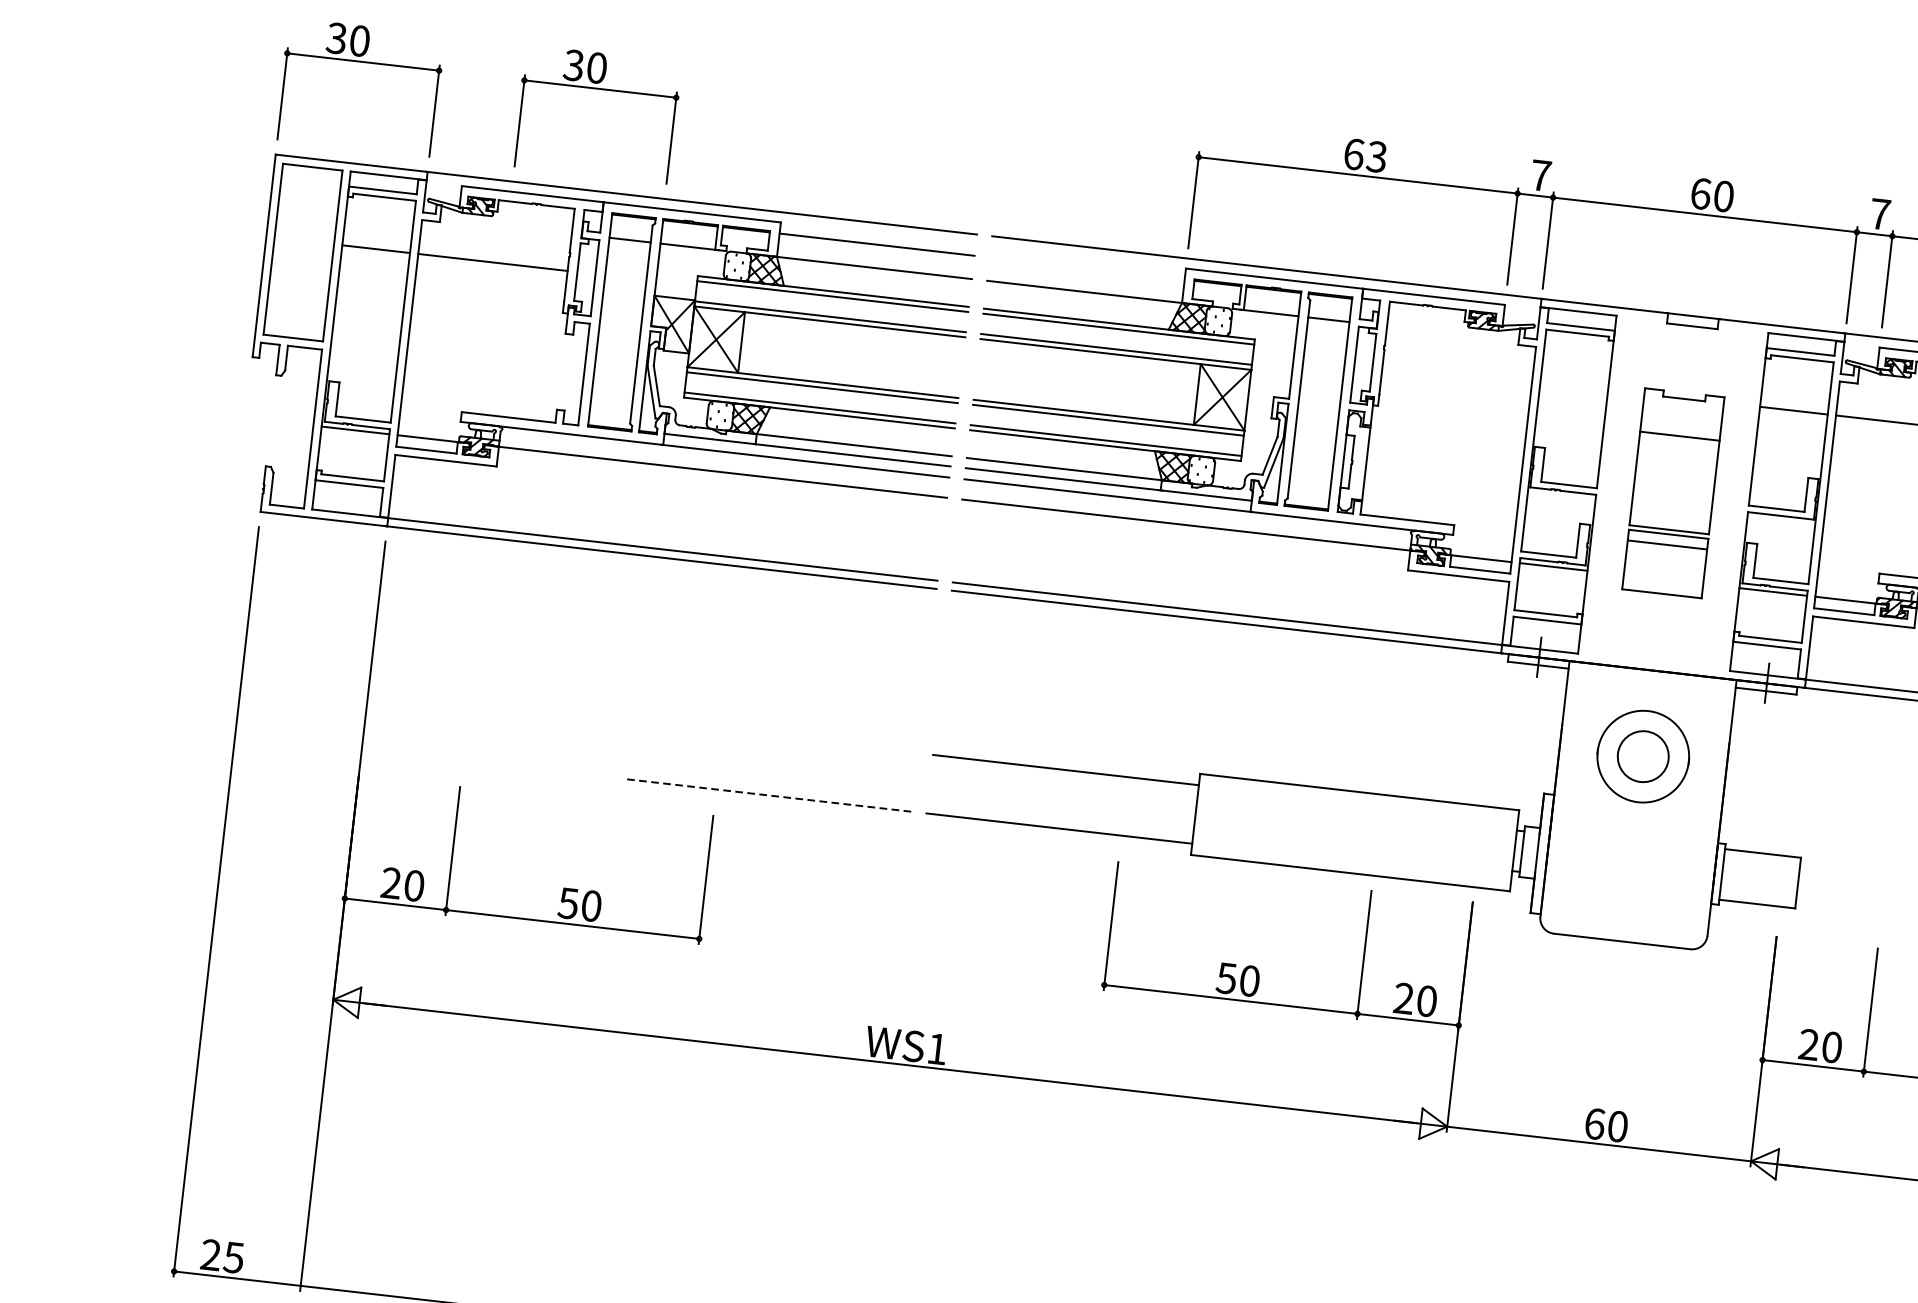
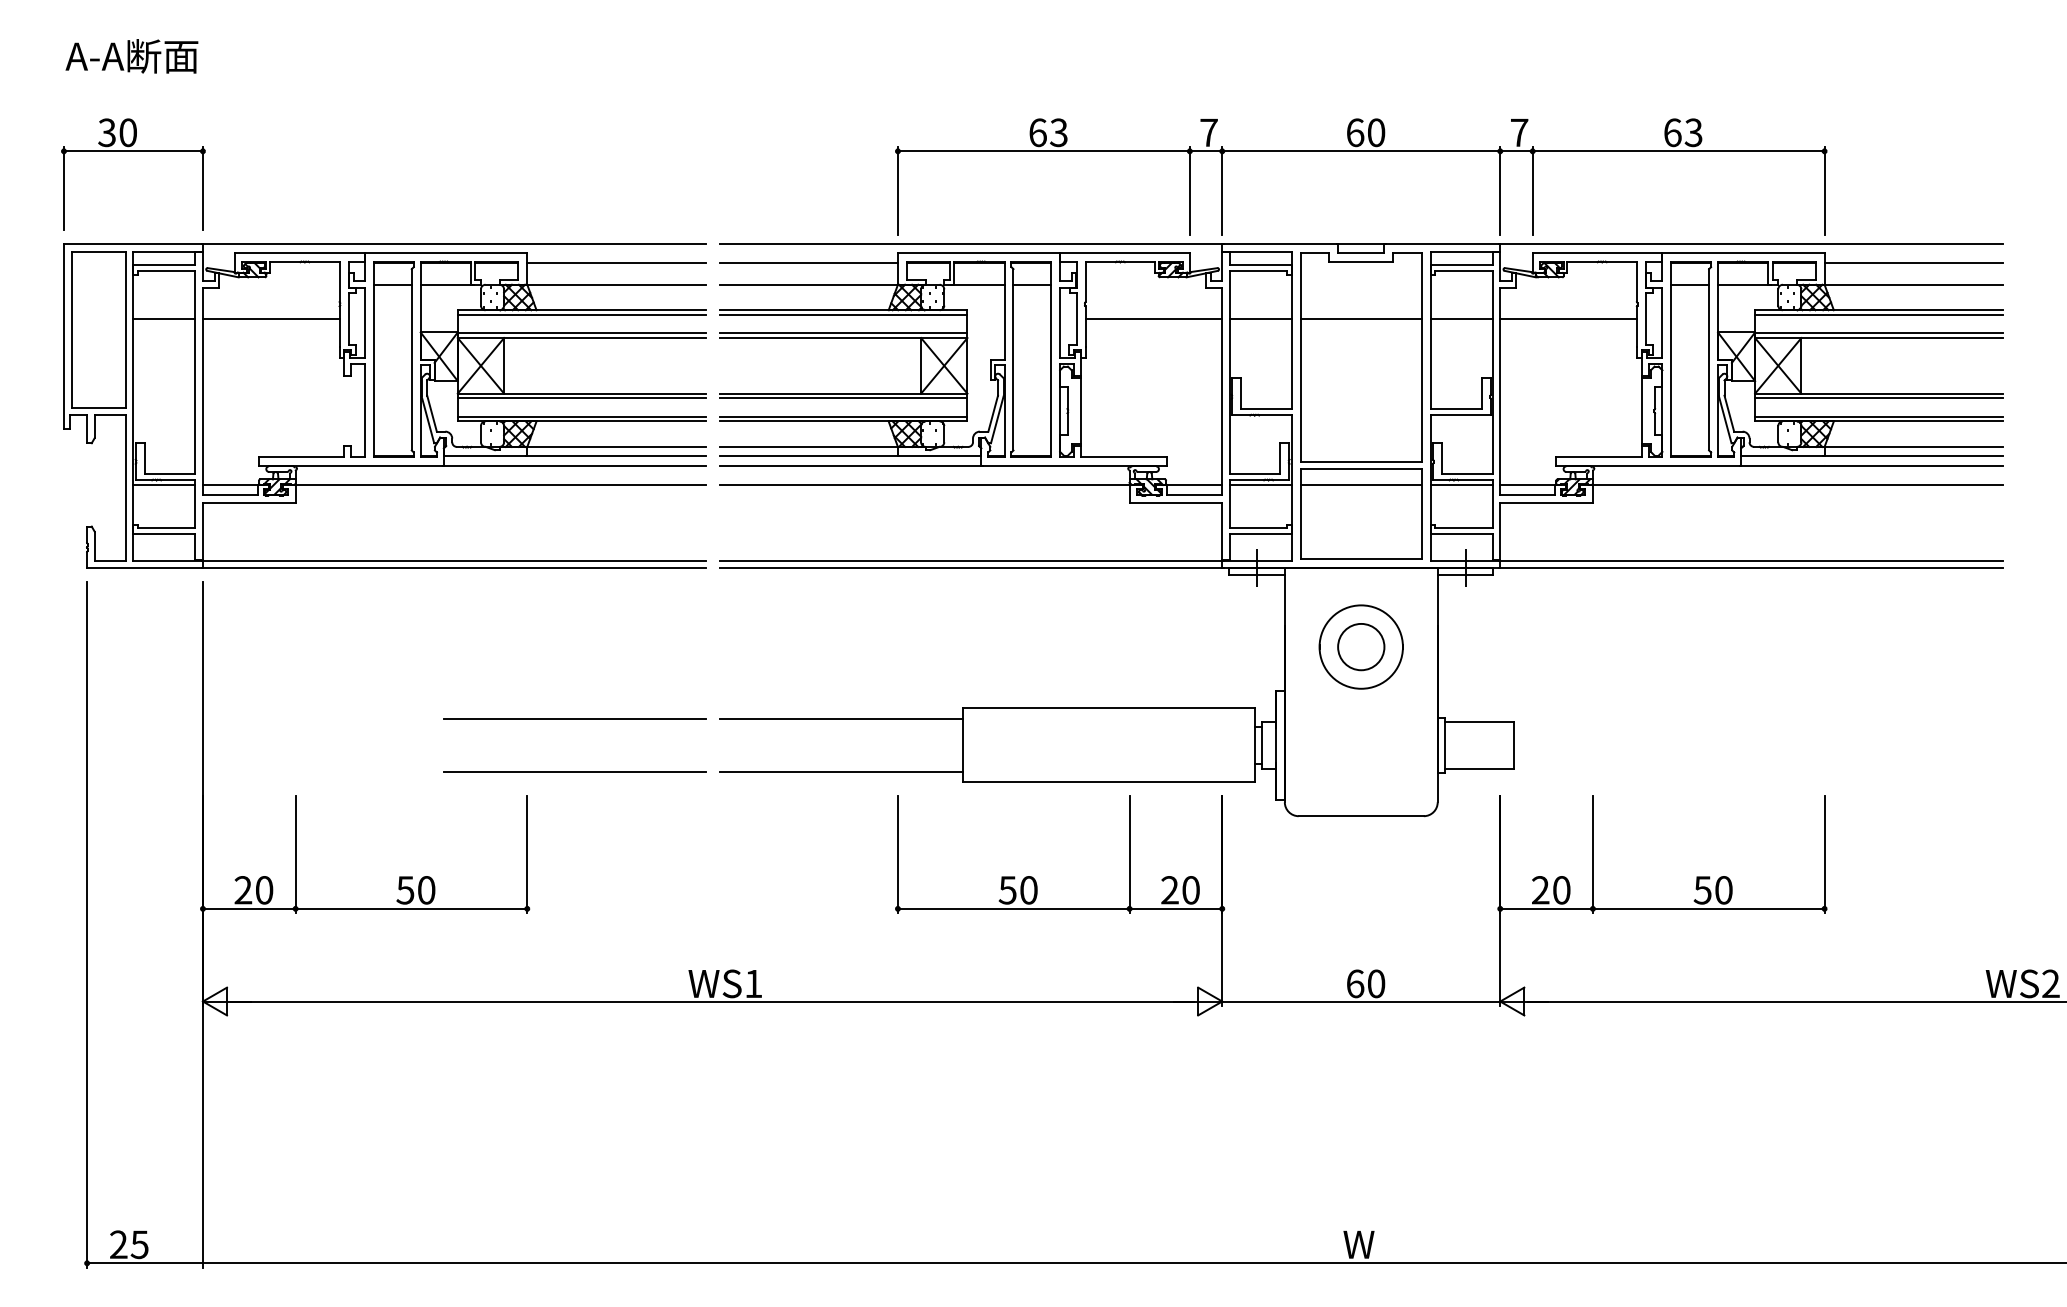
part: (600, 89) -> (350, 151), removed
line: (1086, 268) -> (808, 263), added
line: (1457, 372) -> (1153, 319), added
line: (1573, 386) -> (1260, 319), added
part: (1673, 492) -> (1361, 405), size x1.67
line: (774, 736) -> (574, 718), added
line: (767, 795) -> (574, 772), dashed -> solid

